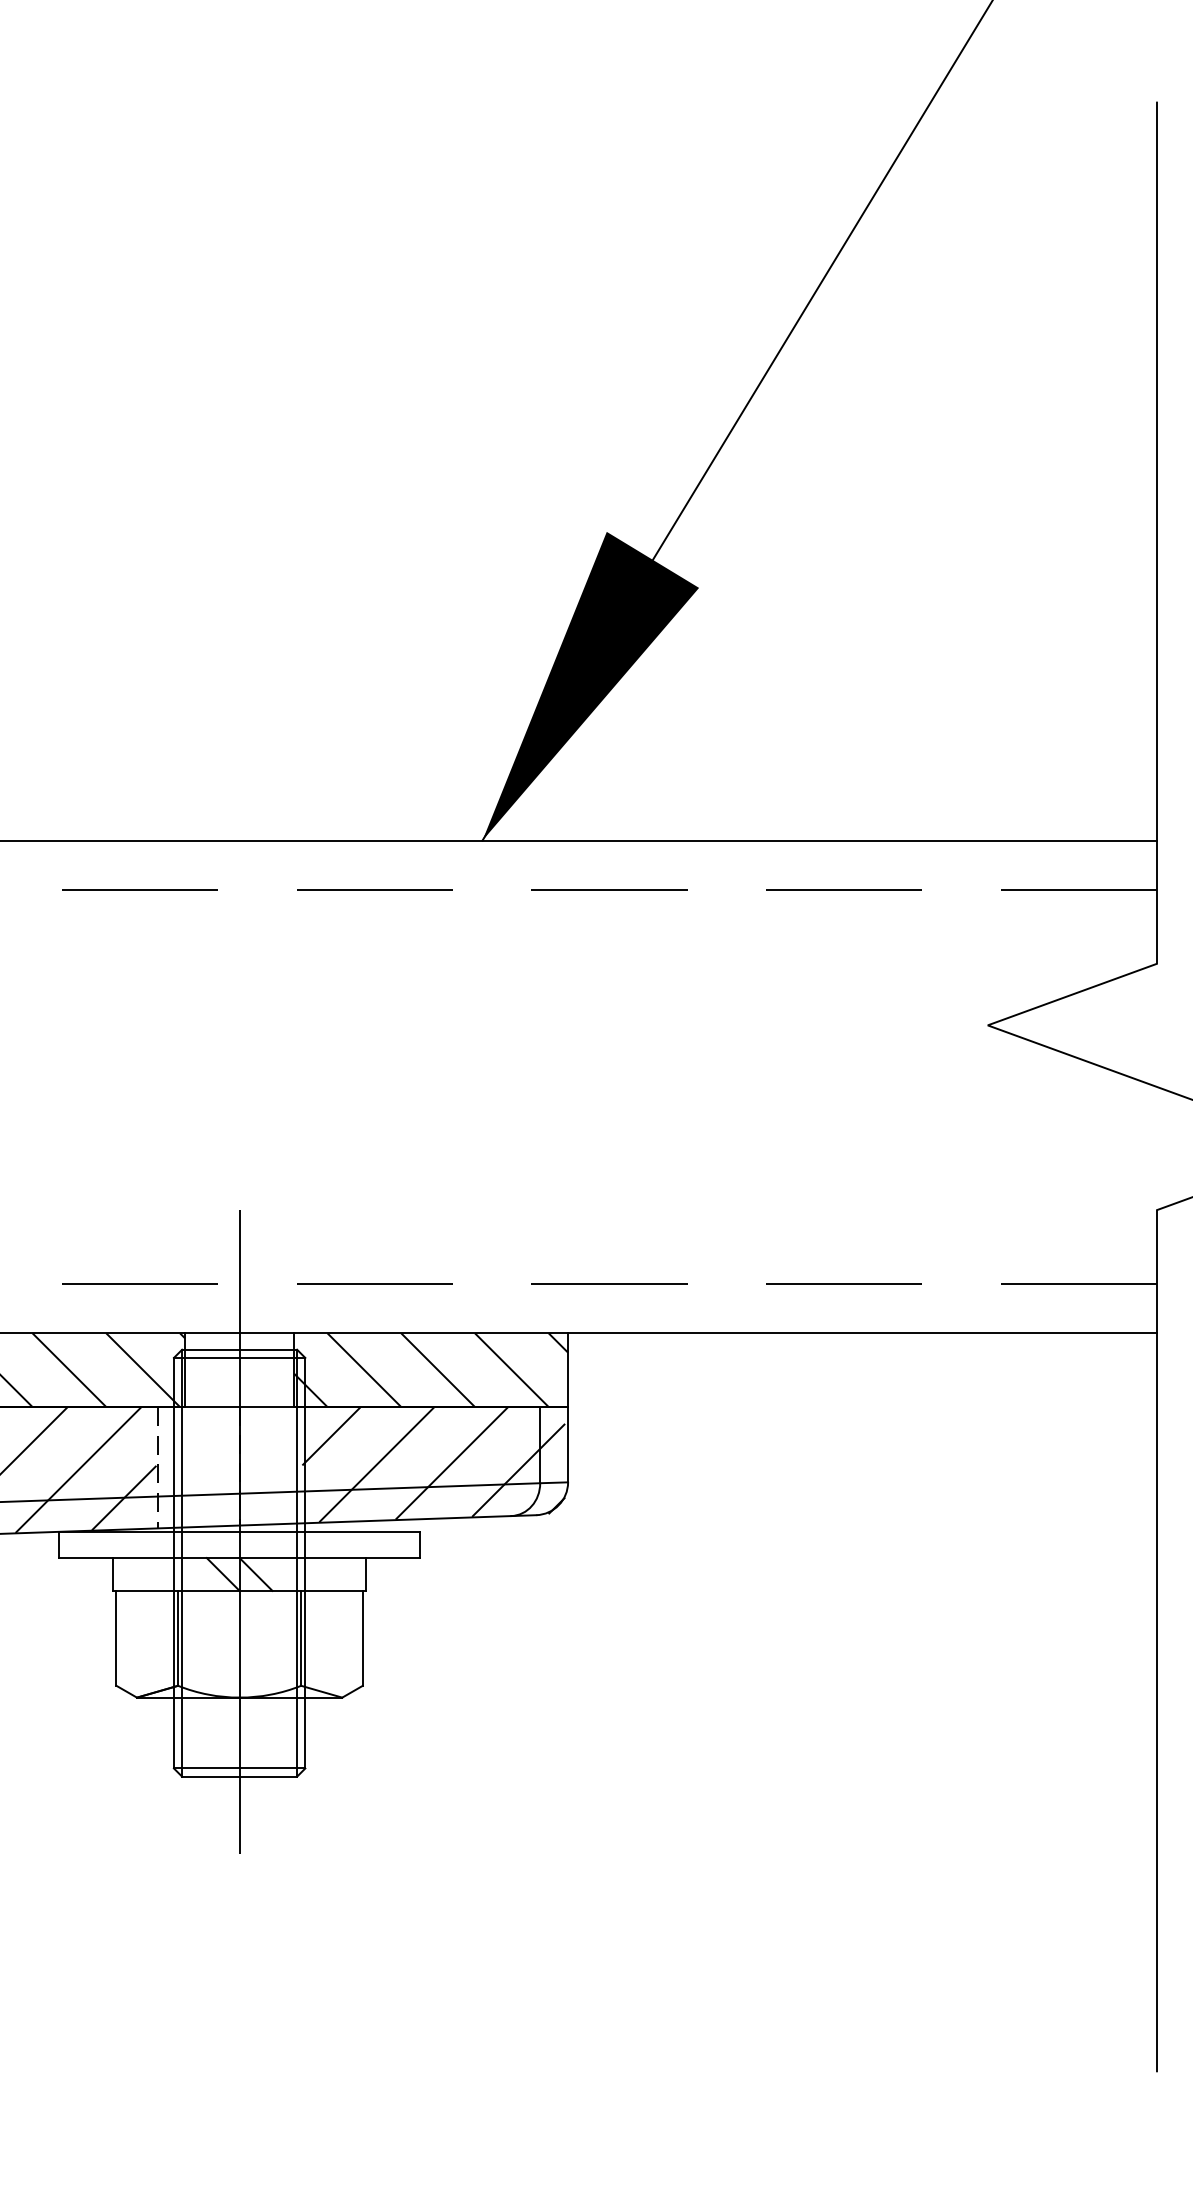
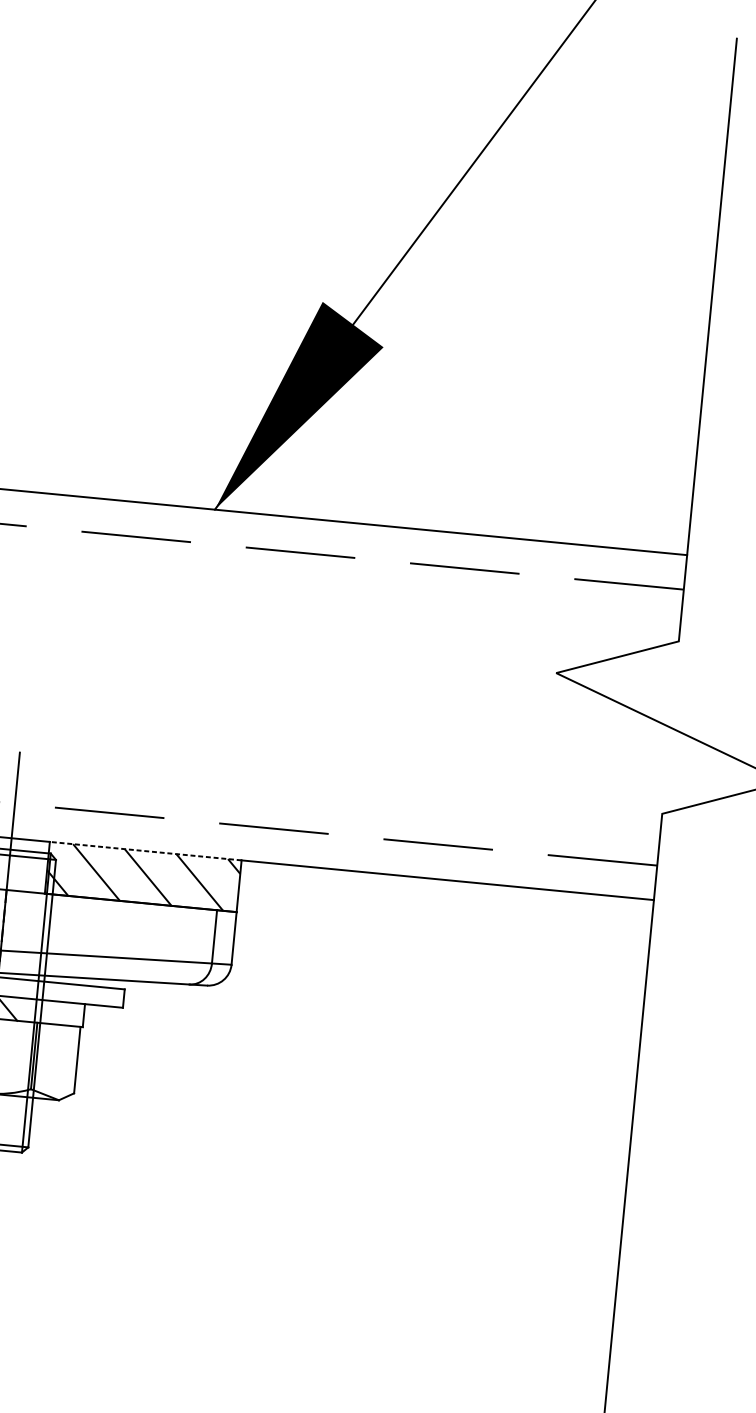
line: (431, 1333) -> (145, 851), solid -> dashed
hatch: (433, 1464) -> (138, 943), removed

